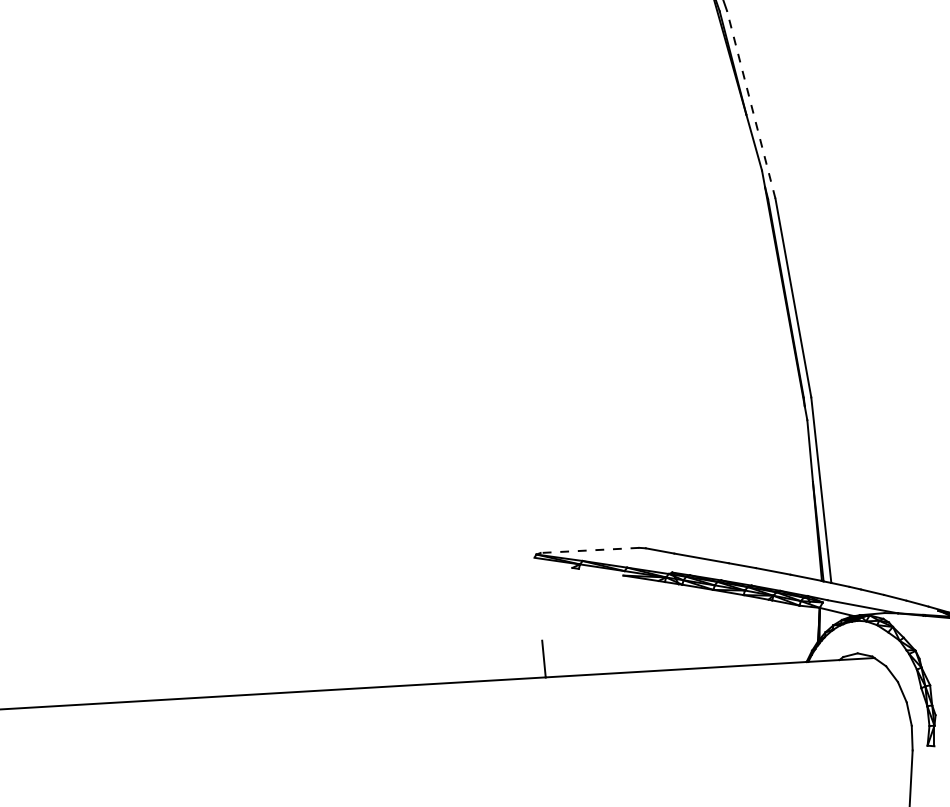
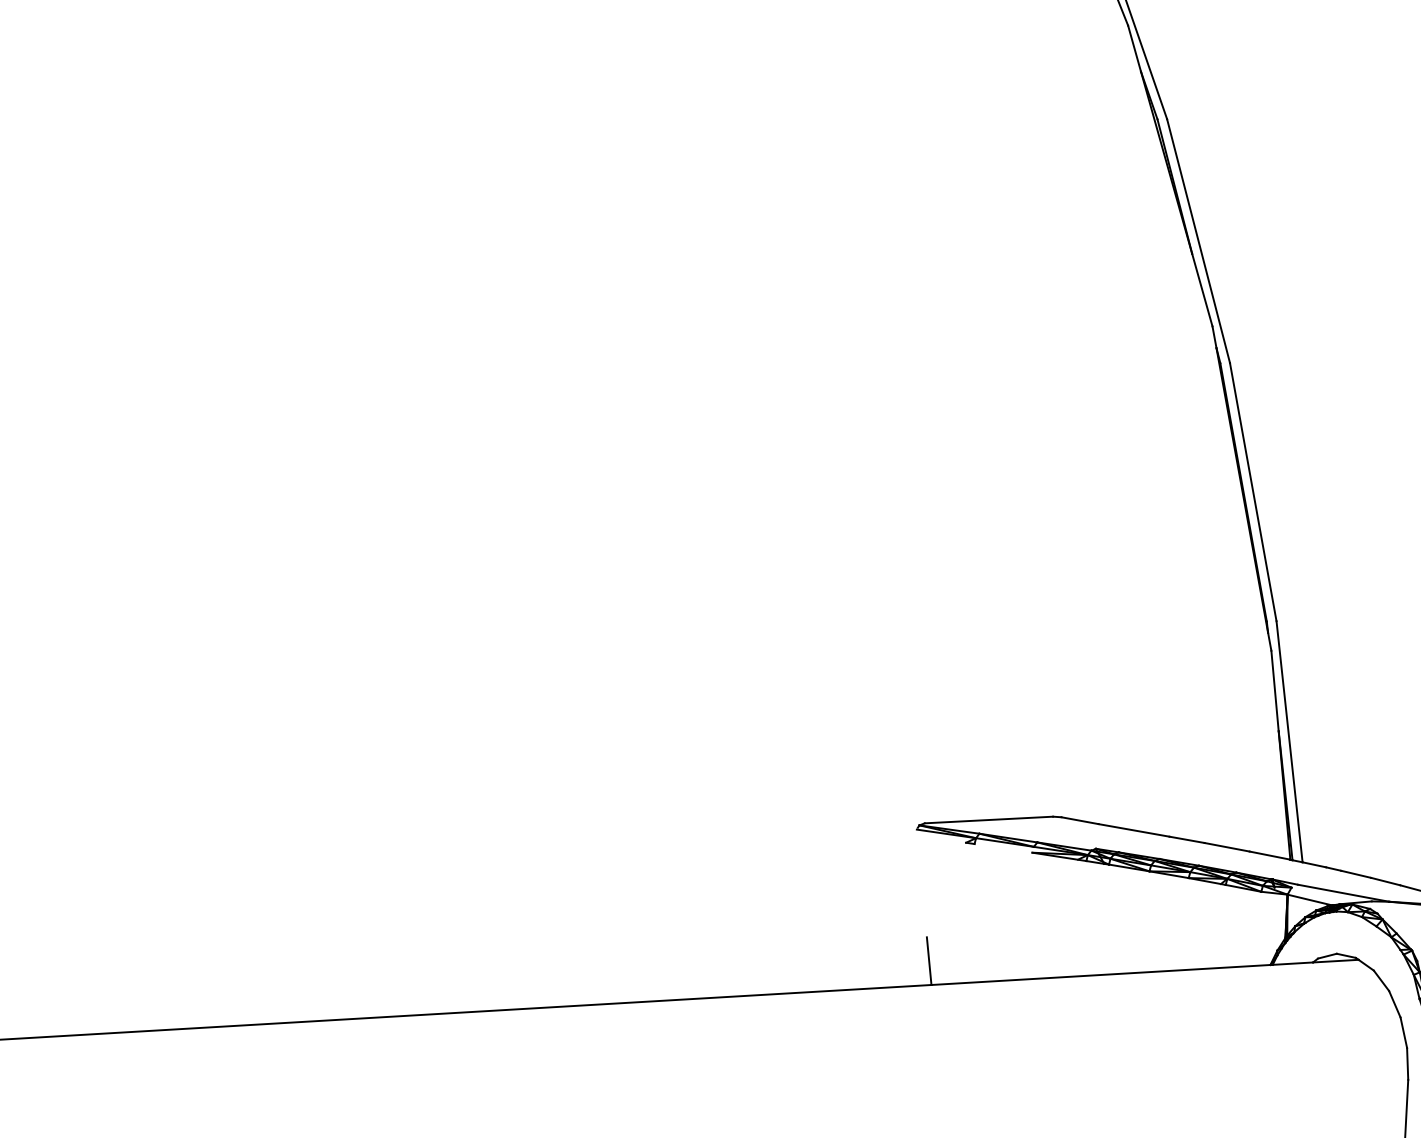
line: (751, 105) -> (1198, 241), dashed -> solid
line: (589, 550) -> (988, 820), dashed -> solid

